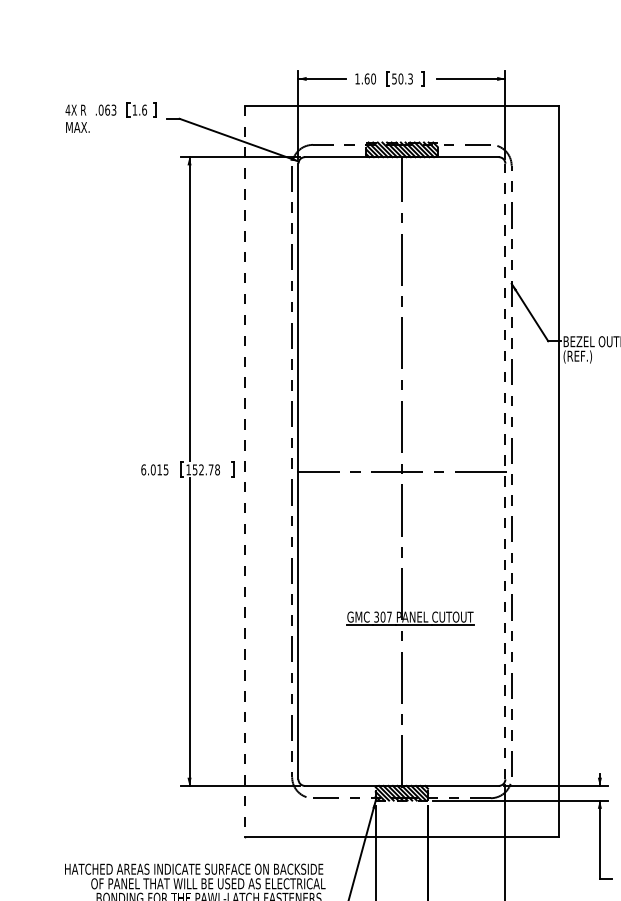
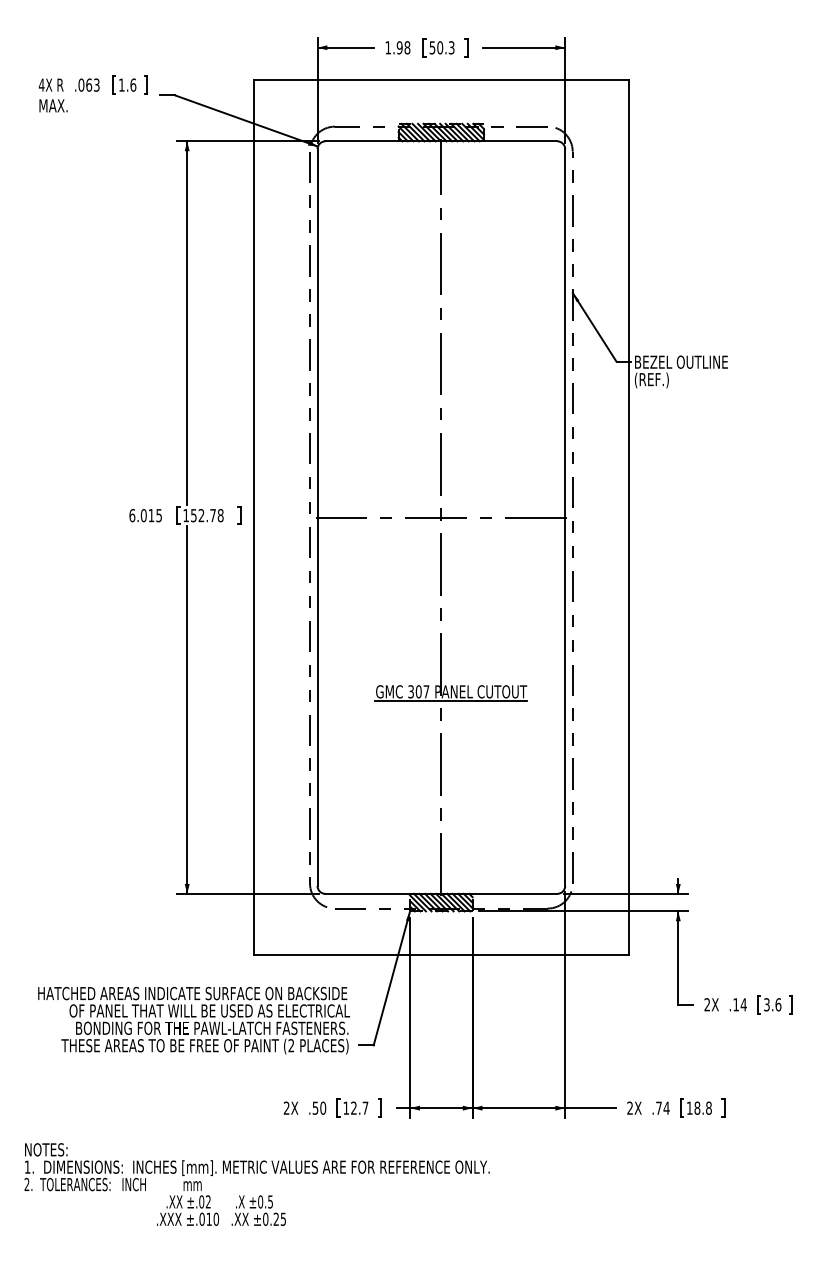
text: (370, 78) -> (403, 47), 1.60 -> 1.98
line: (244, 471) -> (253, 517), dashed -> solid
line: (505, 471) -> (565, 517), dashed -> solid

